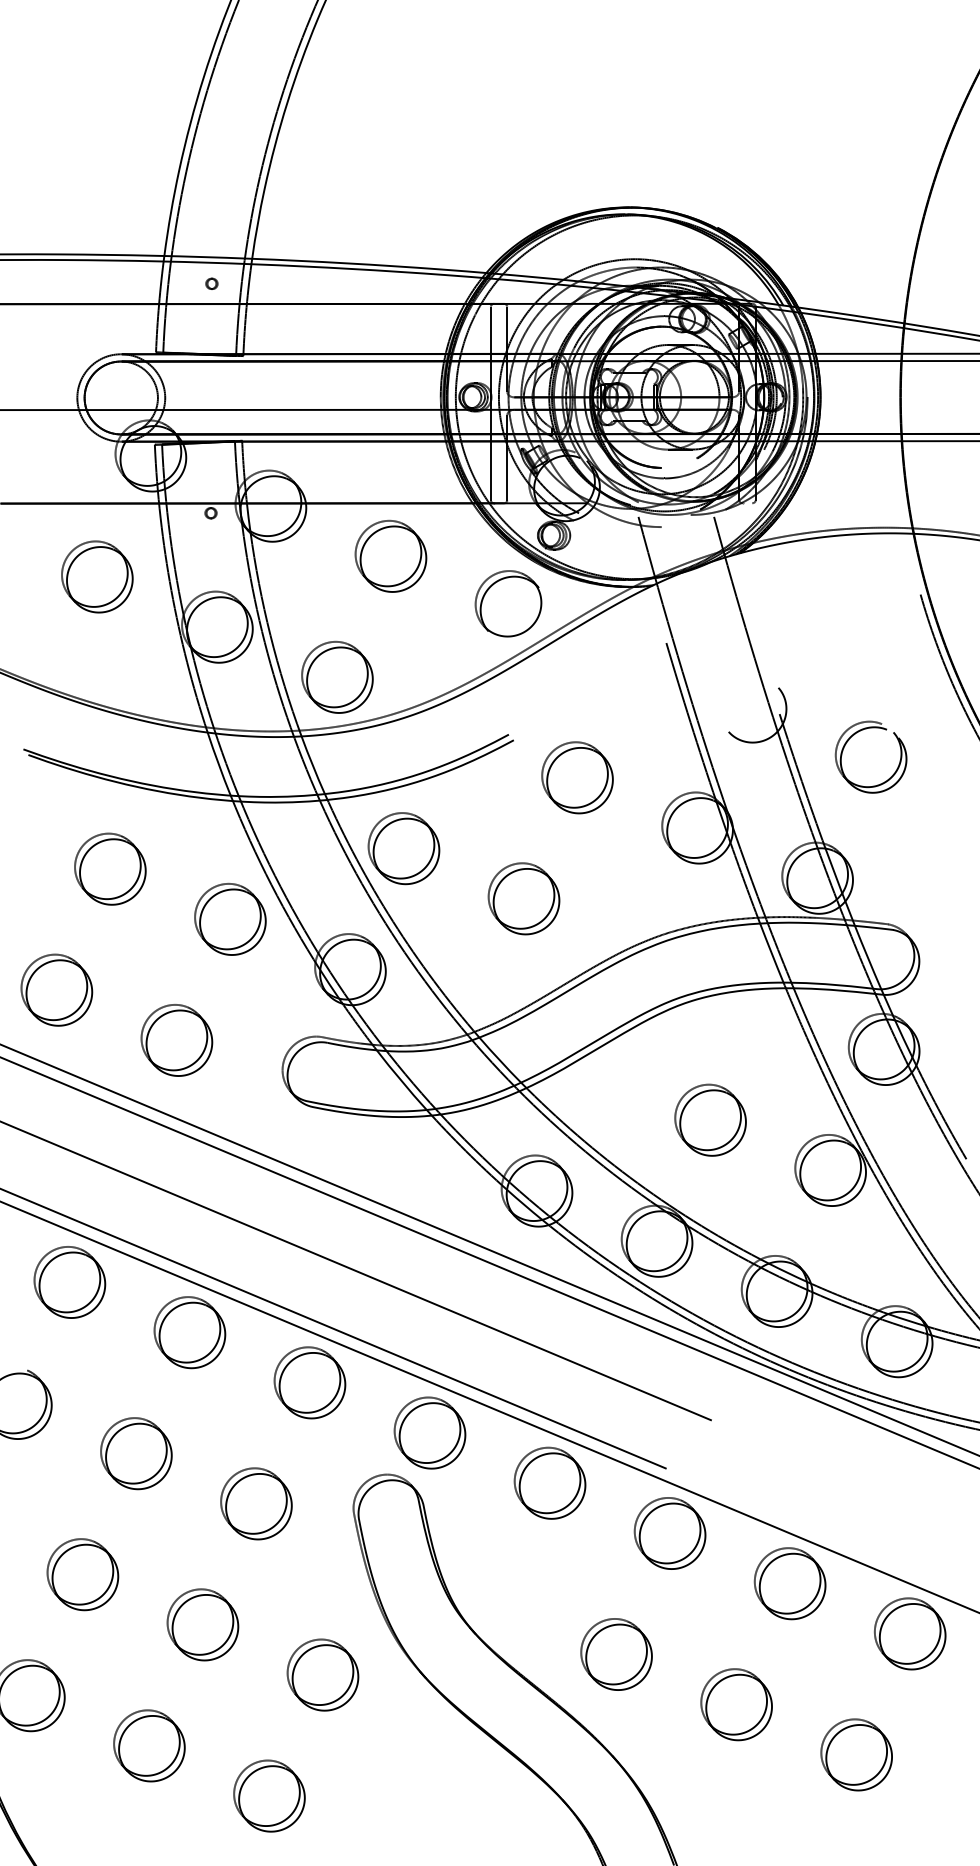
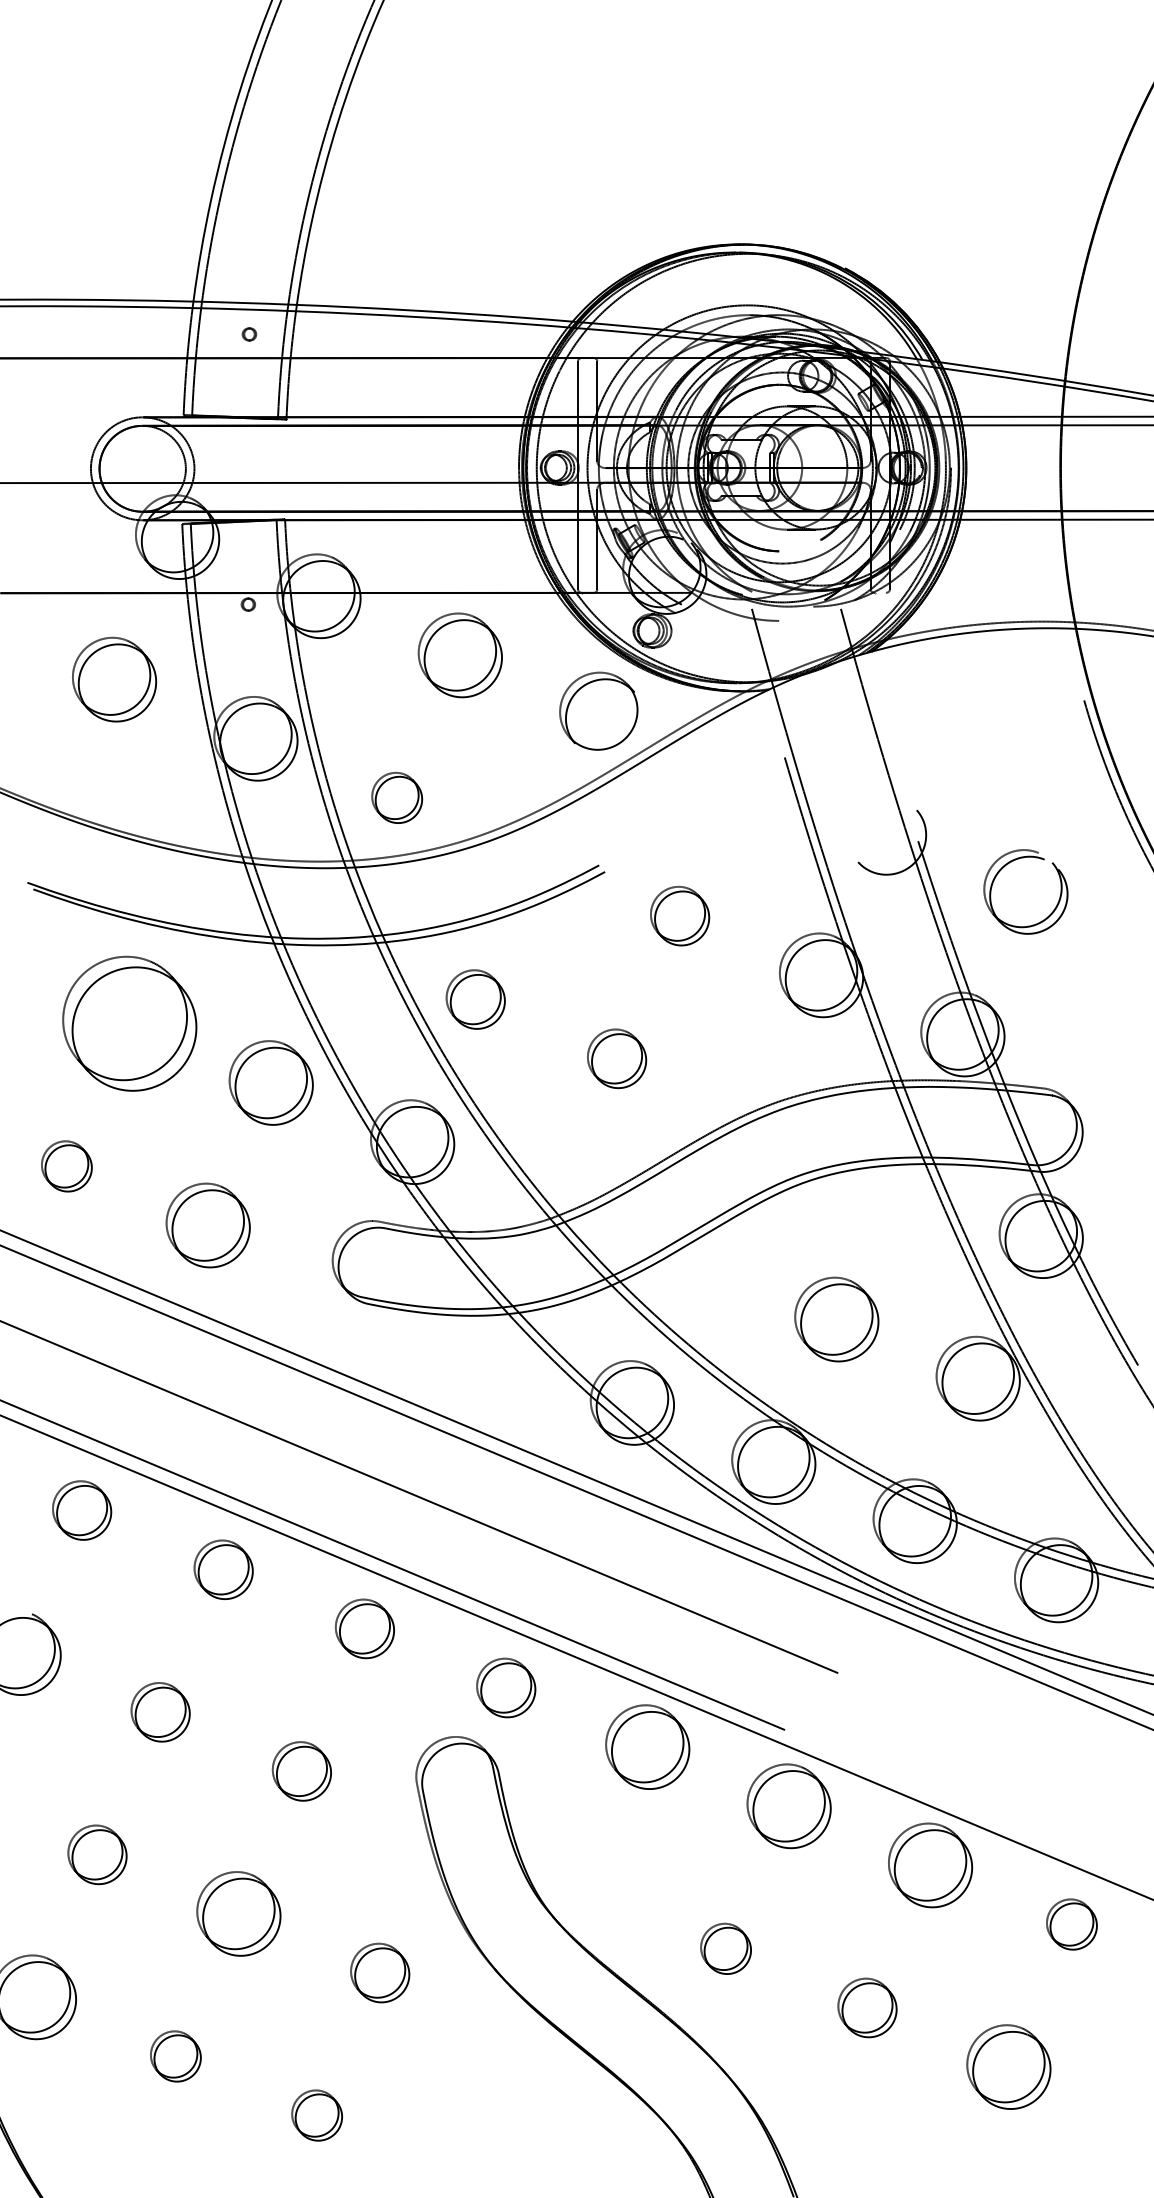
part: (336, 677) -> (396, 797), size x0.6
part: (577, 777) -> (679, 915), size x0.7
part: (403, 848) -> (475, 999), size x0.7
part: (110, 868) -> (129, 1023), size x1.6
part: (523, 898) -> (616, 1058), size x0.7
part: (56, 990) -> (66, 1166), size x0.6
part: (69, 1282) -> (81, 1510), size x0.7
part: (189, 1332) -> (223, 1569), size x0.7
part: (309, 1382) -> (364, 1628), size x0.7
part: (429, 1432) -> (505, 1687), size x0.7
part: (136, 1453) -> (160, 1712), size x0.7
part: (256, 1503) -> (301, 1771), size x0.7
part: (82, 1574) -> (97, 1854), size x0.7
part: (909, 1633) -> (1071, 1924), size x0.6
part: (616, 1654) -> (725, 1948), size x0.6
part: (322, 1674) -> (379, 1972), size x0.7
part: (736, 1704) -> (867, 2007), size x0.7
part: (149, 1745) -> (175, 2056), size x0.6
part: (268, 1796) -> (316, 2115), size x0.6

